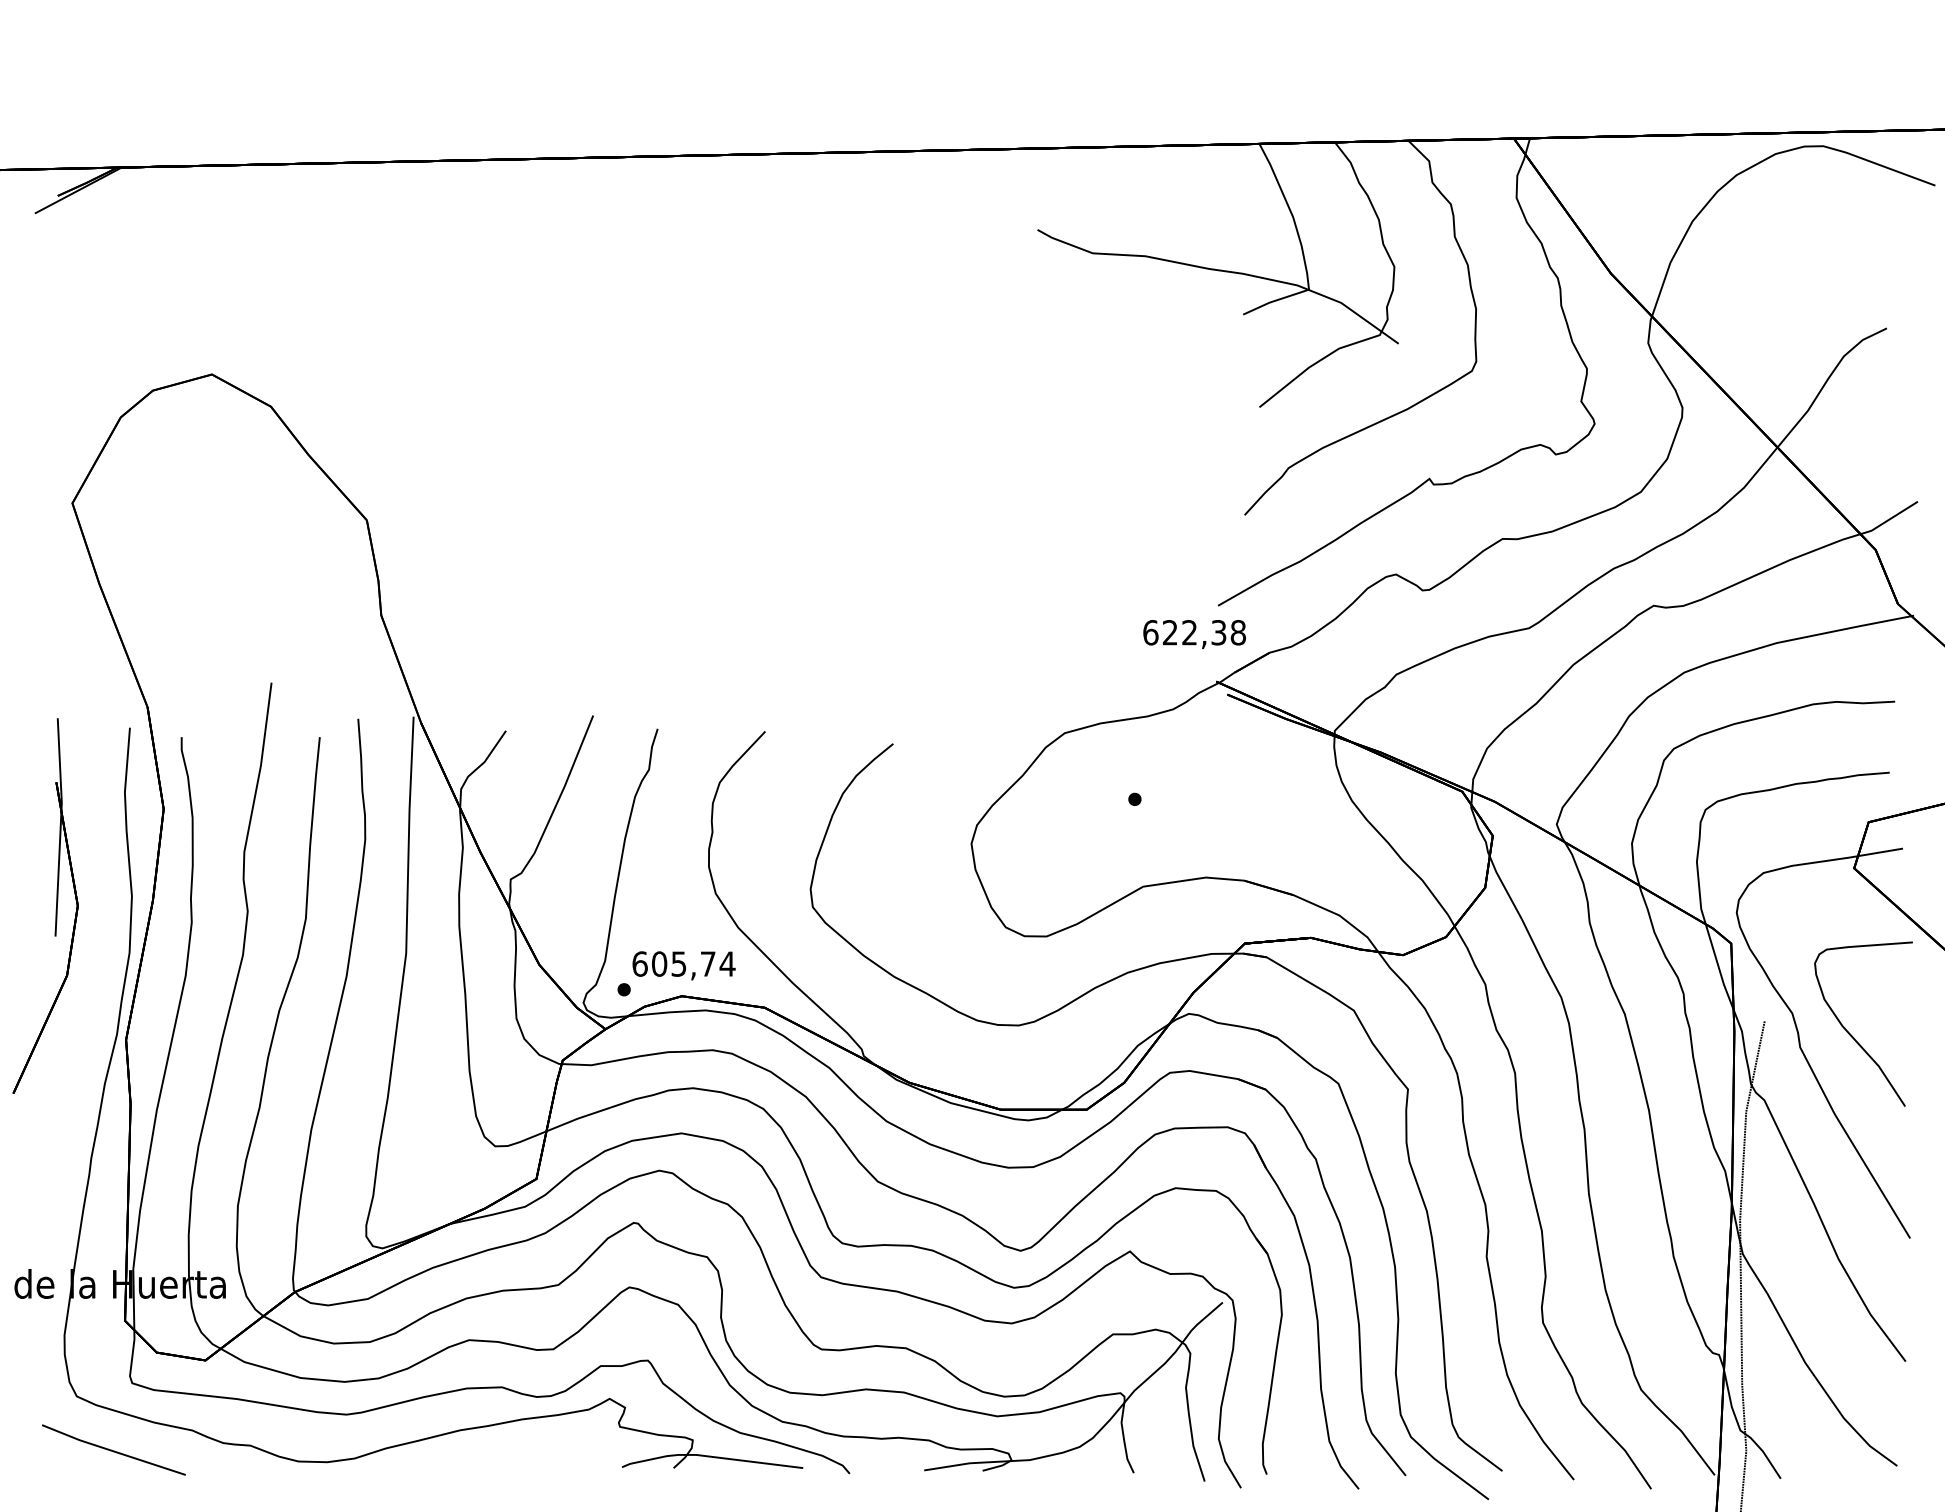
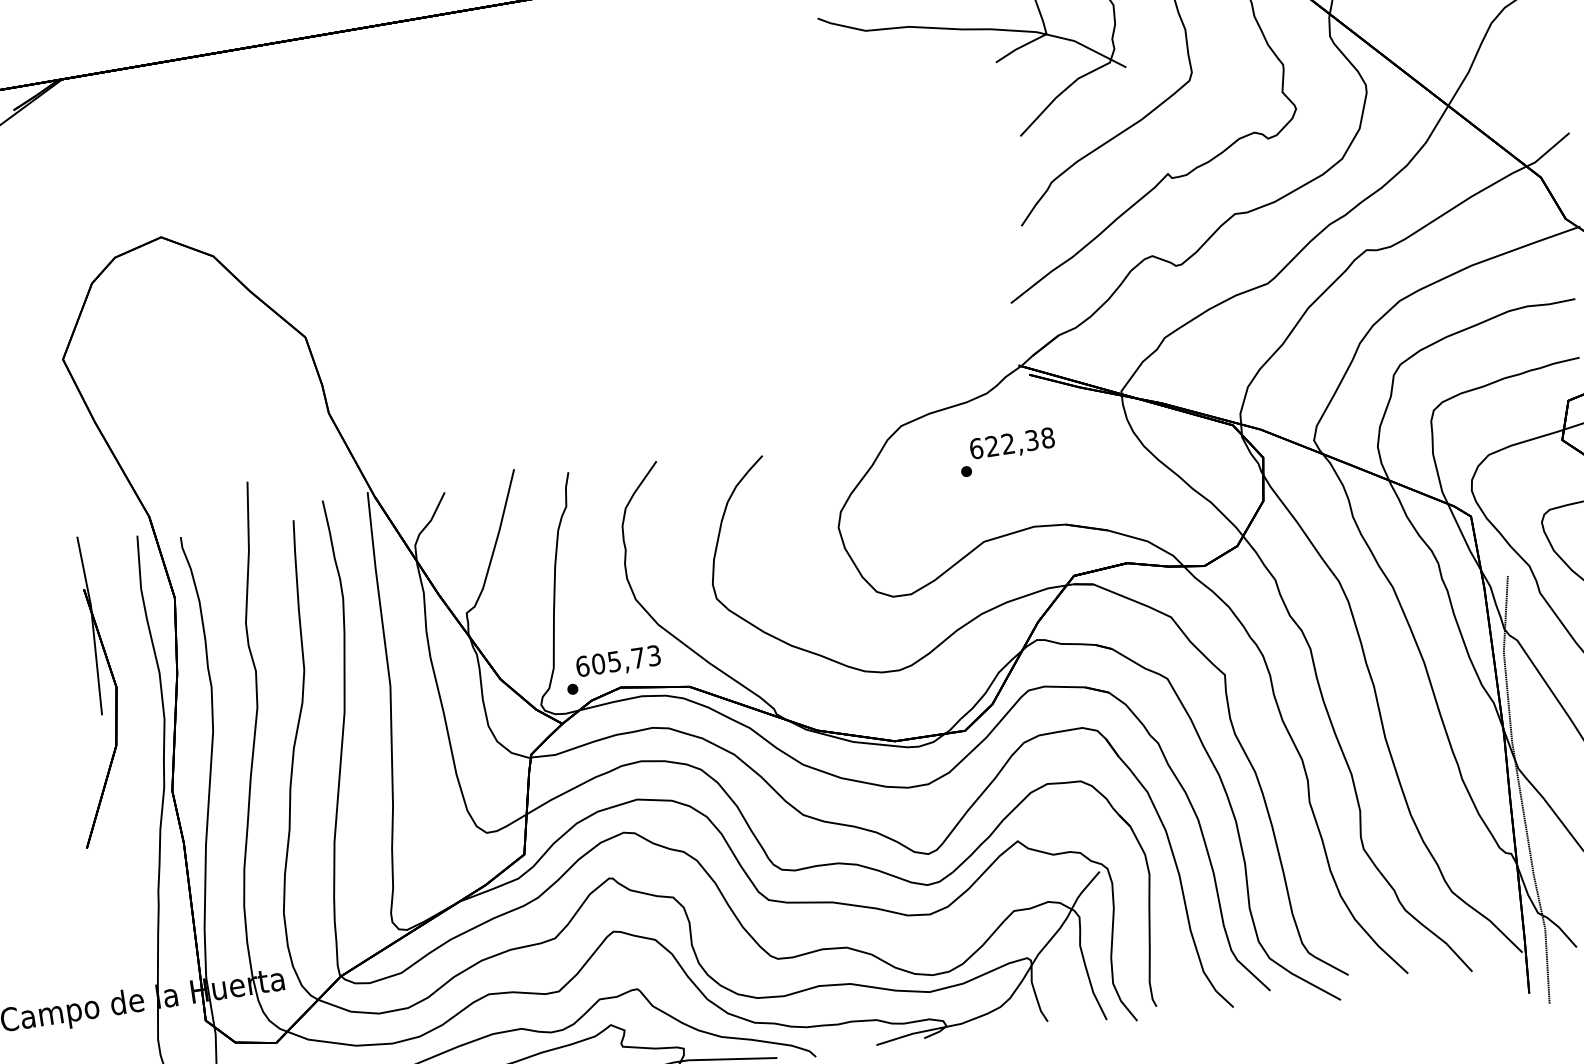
text: (1194, 634) -> (1012, 444), moved
text: (727, 963) -> (653, 655), 605,74 -> 605,73

